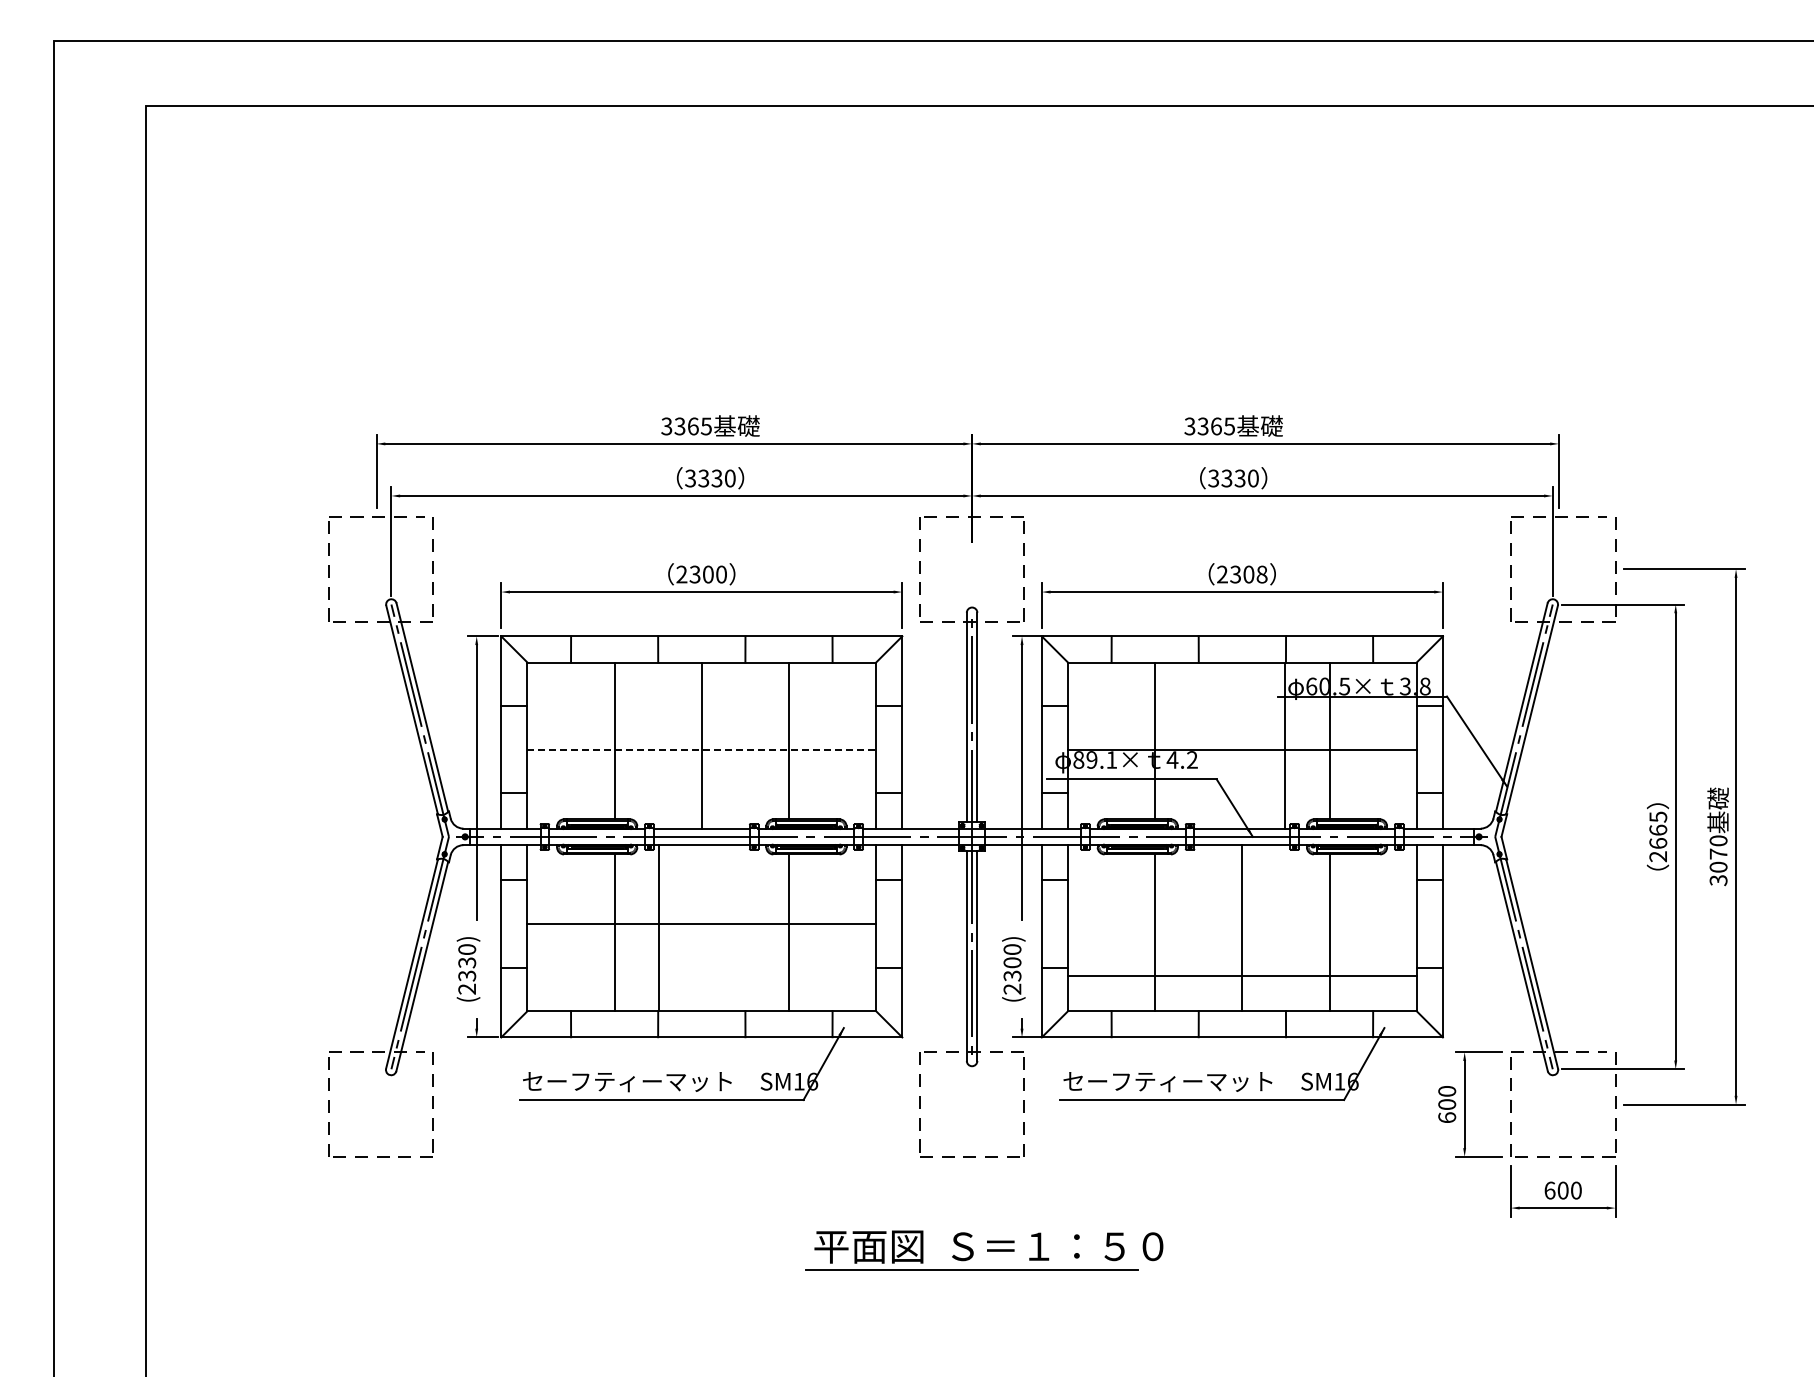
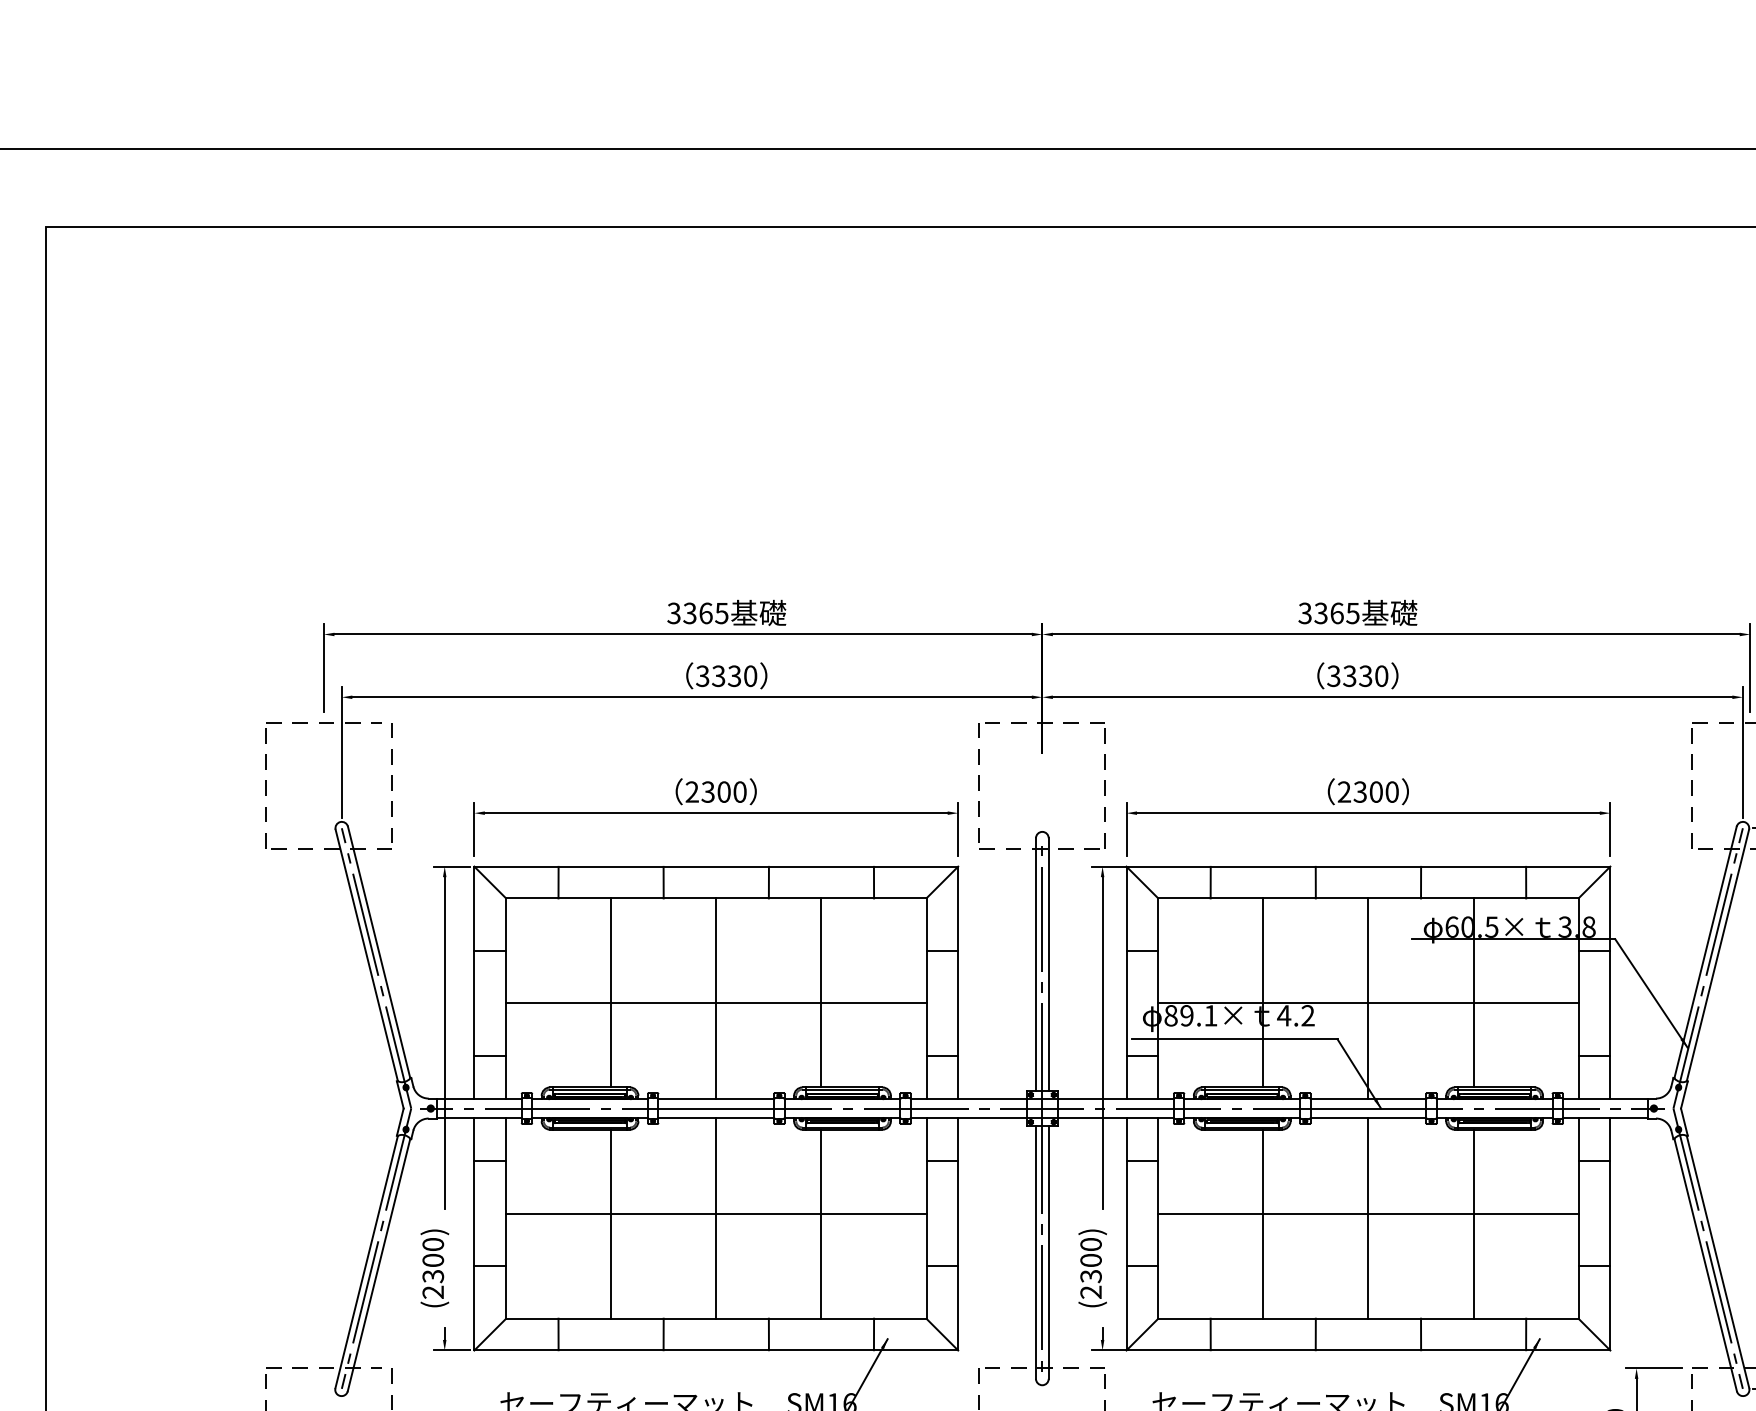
text: (1261, 574) -> (1391, 792), 2308 -> 2300
line: (1285, 745) -> (1368, 998), moved
line: (702, 749) -> (717, 1003), dashed -> solid
line: (658, 927) -> (715, 1217), moved
text: (467, 962) -> (433, 1260), (2330) -> (2300)
line: (1242, 976) -> (1368, 1214), moved

